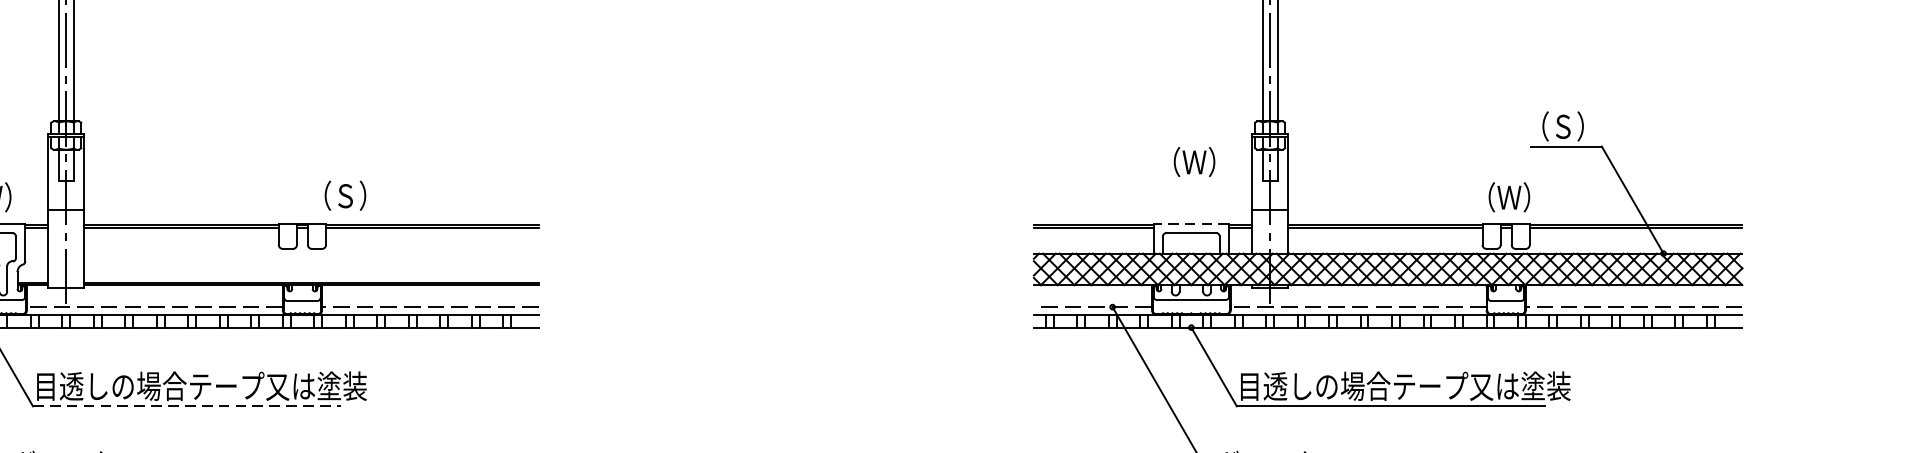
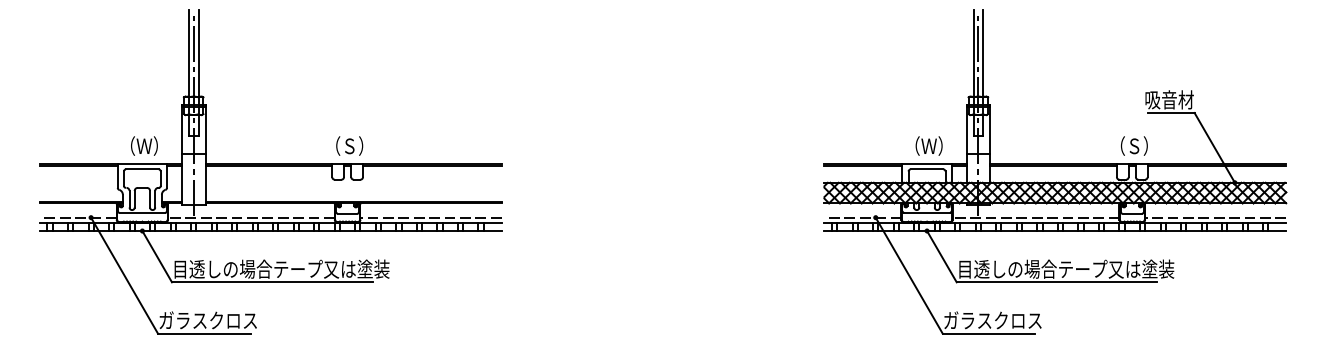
text: (1563, 125) -> (1169, 99), （Ｓ） -> 吸音材
text: (1193, 161) -> (928, 145), moved
text: (345, 194) -> (349, 145), moved
text: (1509, 197) -> (1134, 146), （Ｗ） -> （Ｓ）
line: (1192, 224) -> (927, 163), dashed -> solid
line: (187, 406) -> (272, 282), dashed -> solid

